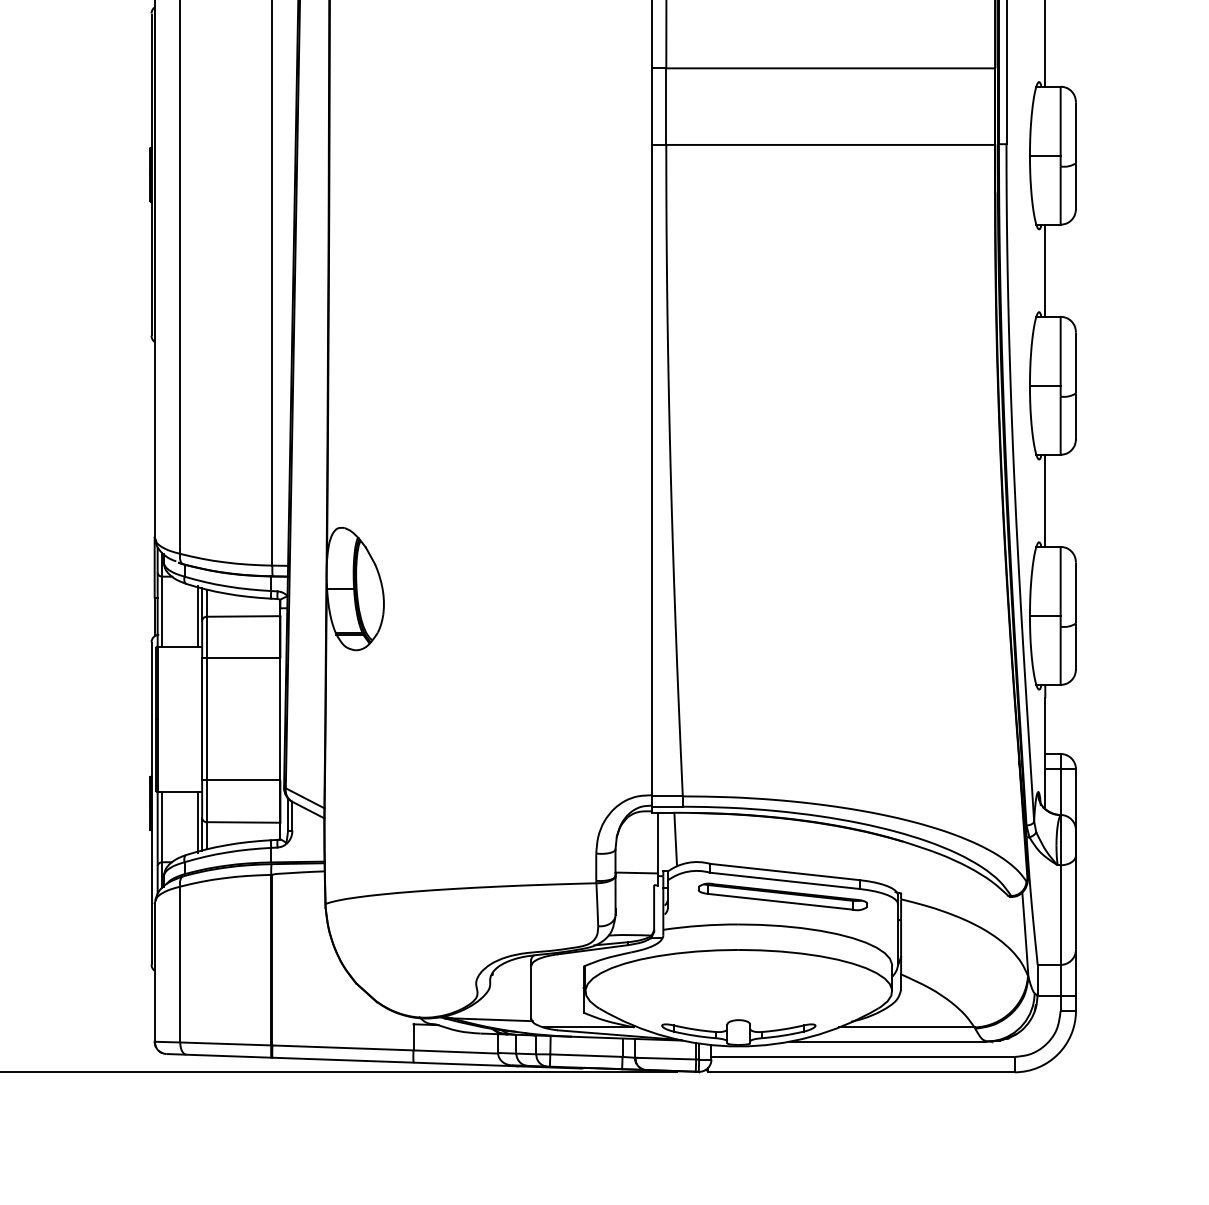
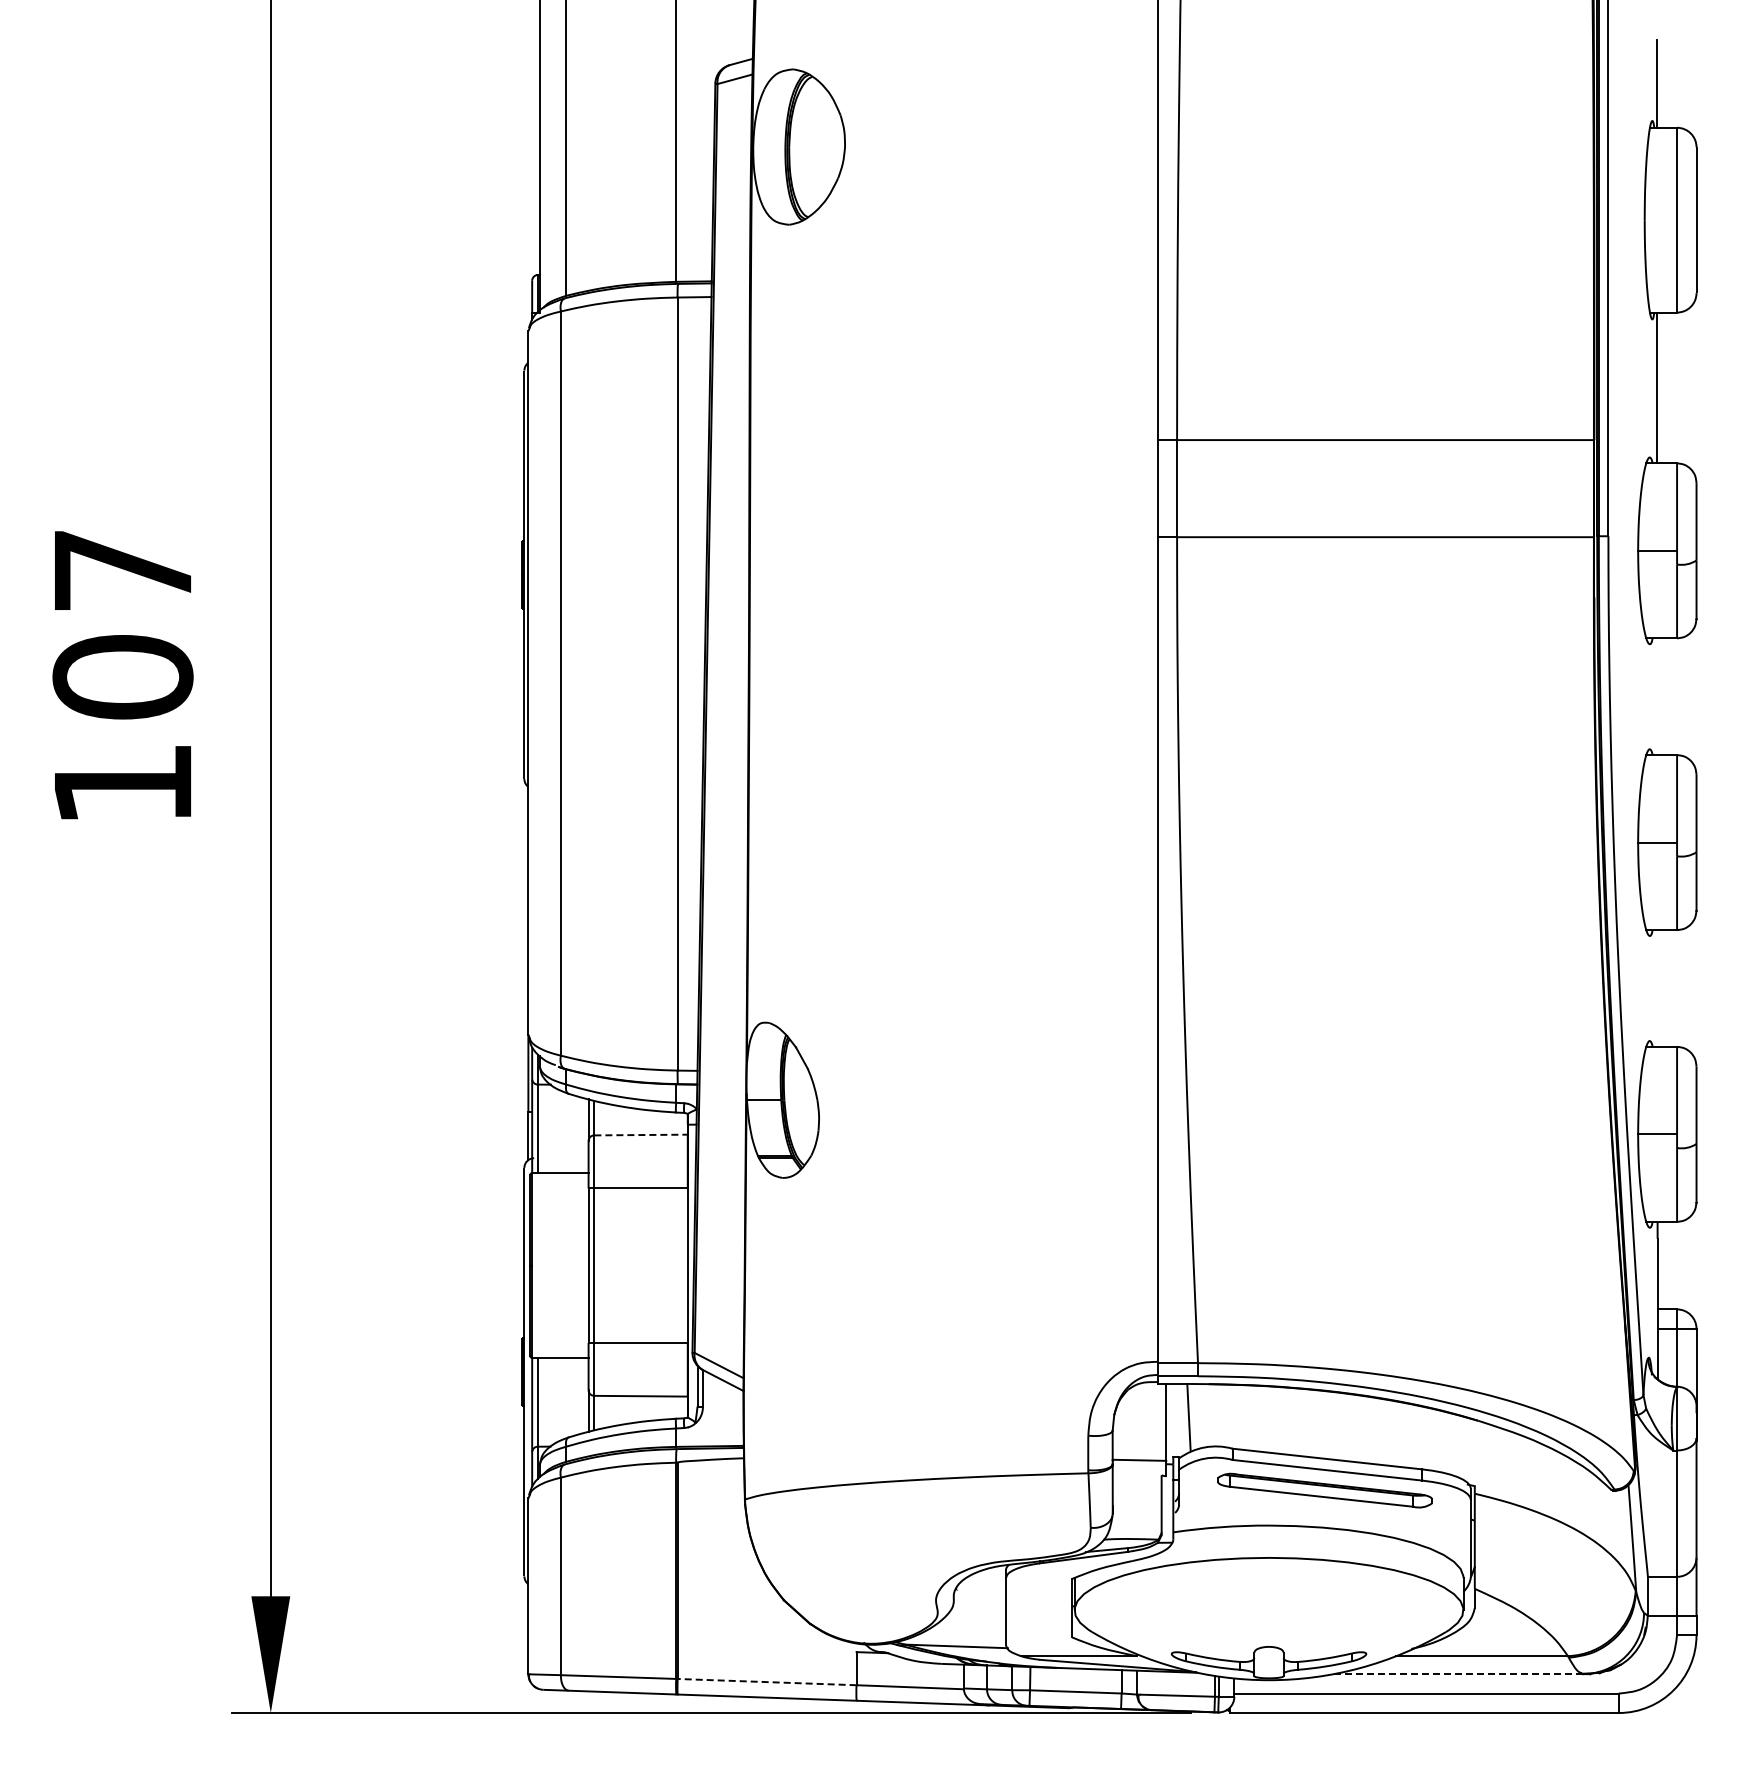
line: (1045, 270) -> (1657, 696), removed
line: (1045, 500) -> (1657, 988), removed
line: (197, 616) -> (582, 1134), removed
line: (243, 616) -> (641, 1135), solid -> dashed
line: (197, 822) -> (582, 1396), removed
line: (887, 1041) -> (1457, 1674), solid -> dashed
line: (343, 1048) -> (767, 1682), solid -> dashed

